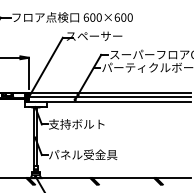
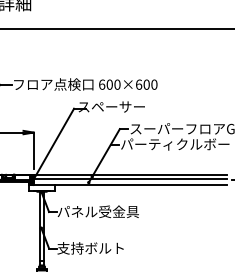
text: (82, 124) -> (97, 211), 支持ボルト -> パネル受金具
text: (82, 155) -> (97, 248), パネル受金具 -> 支持ボルト

